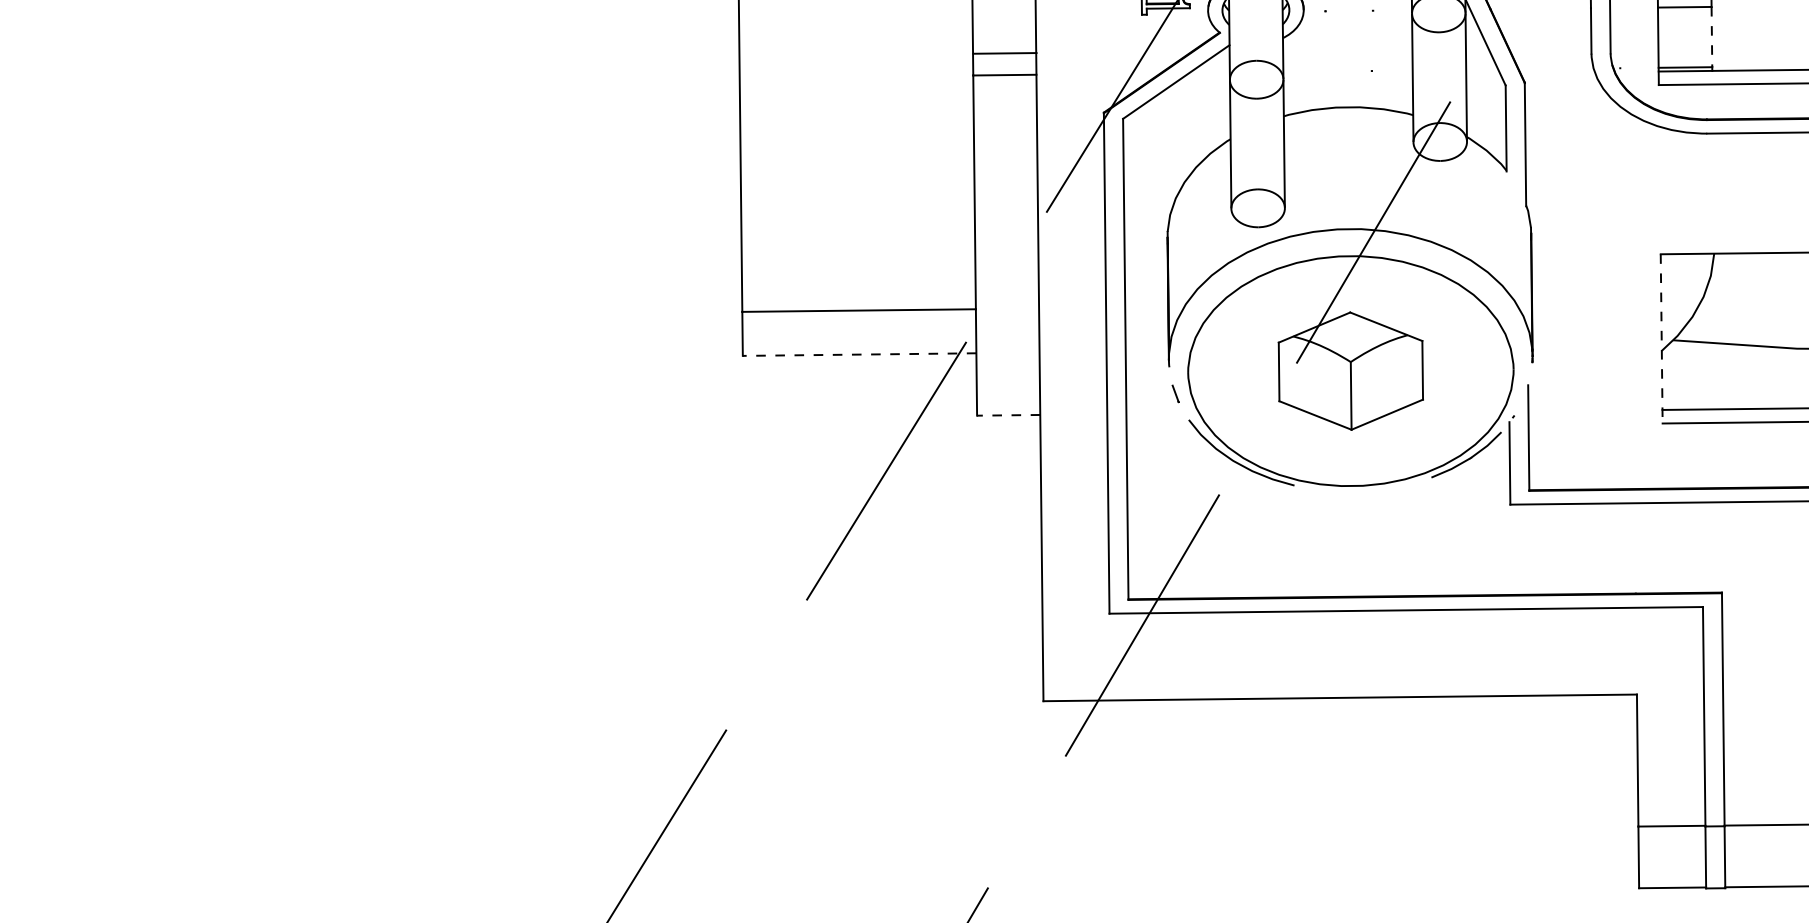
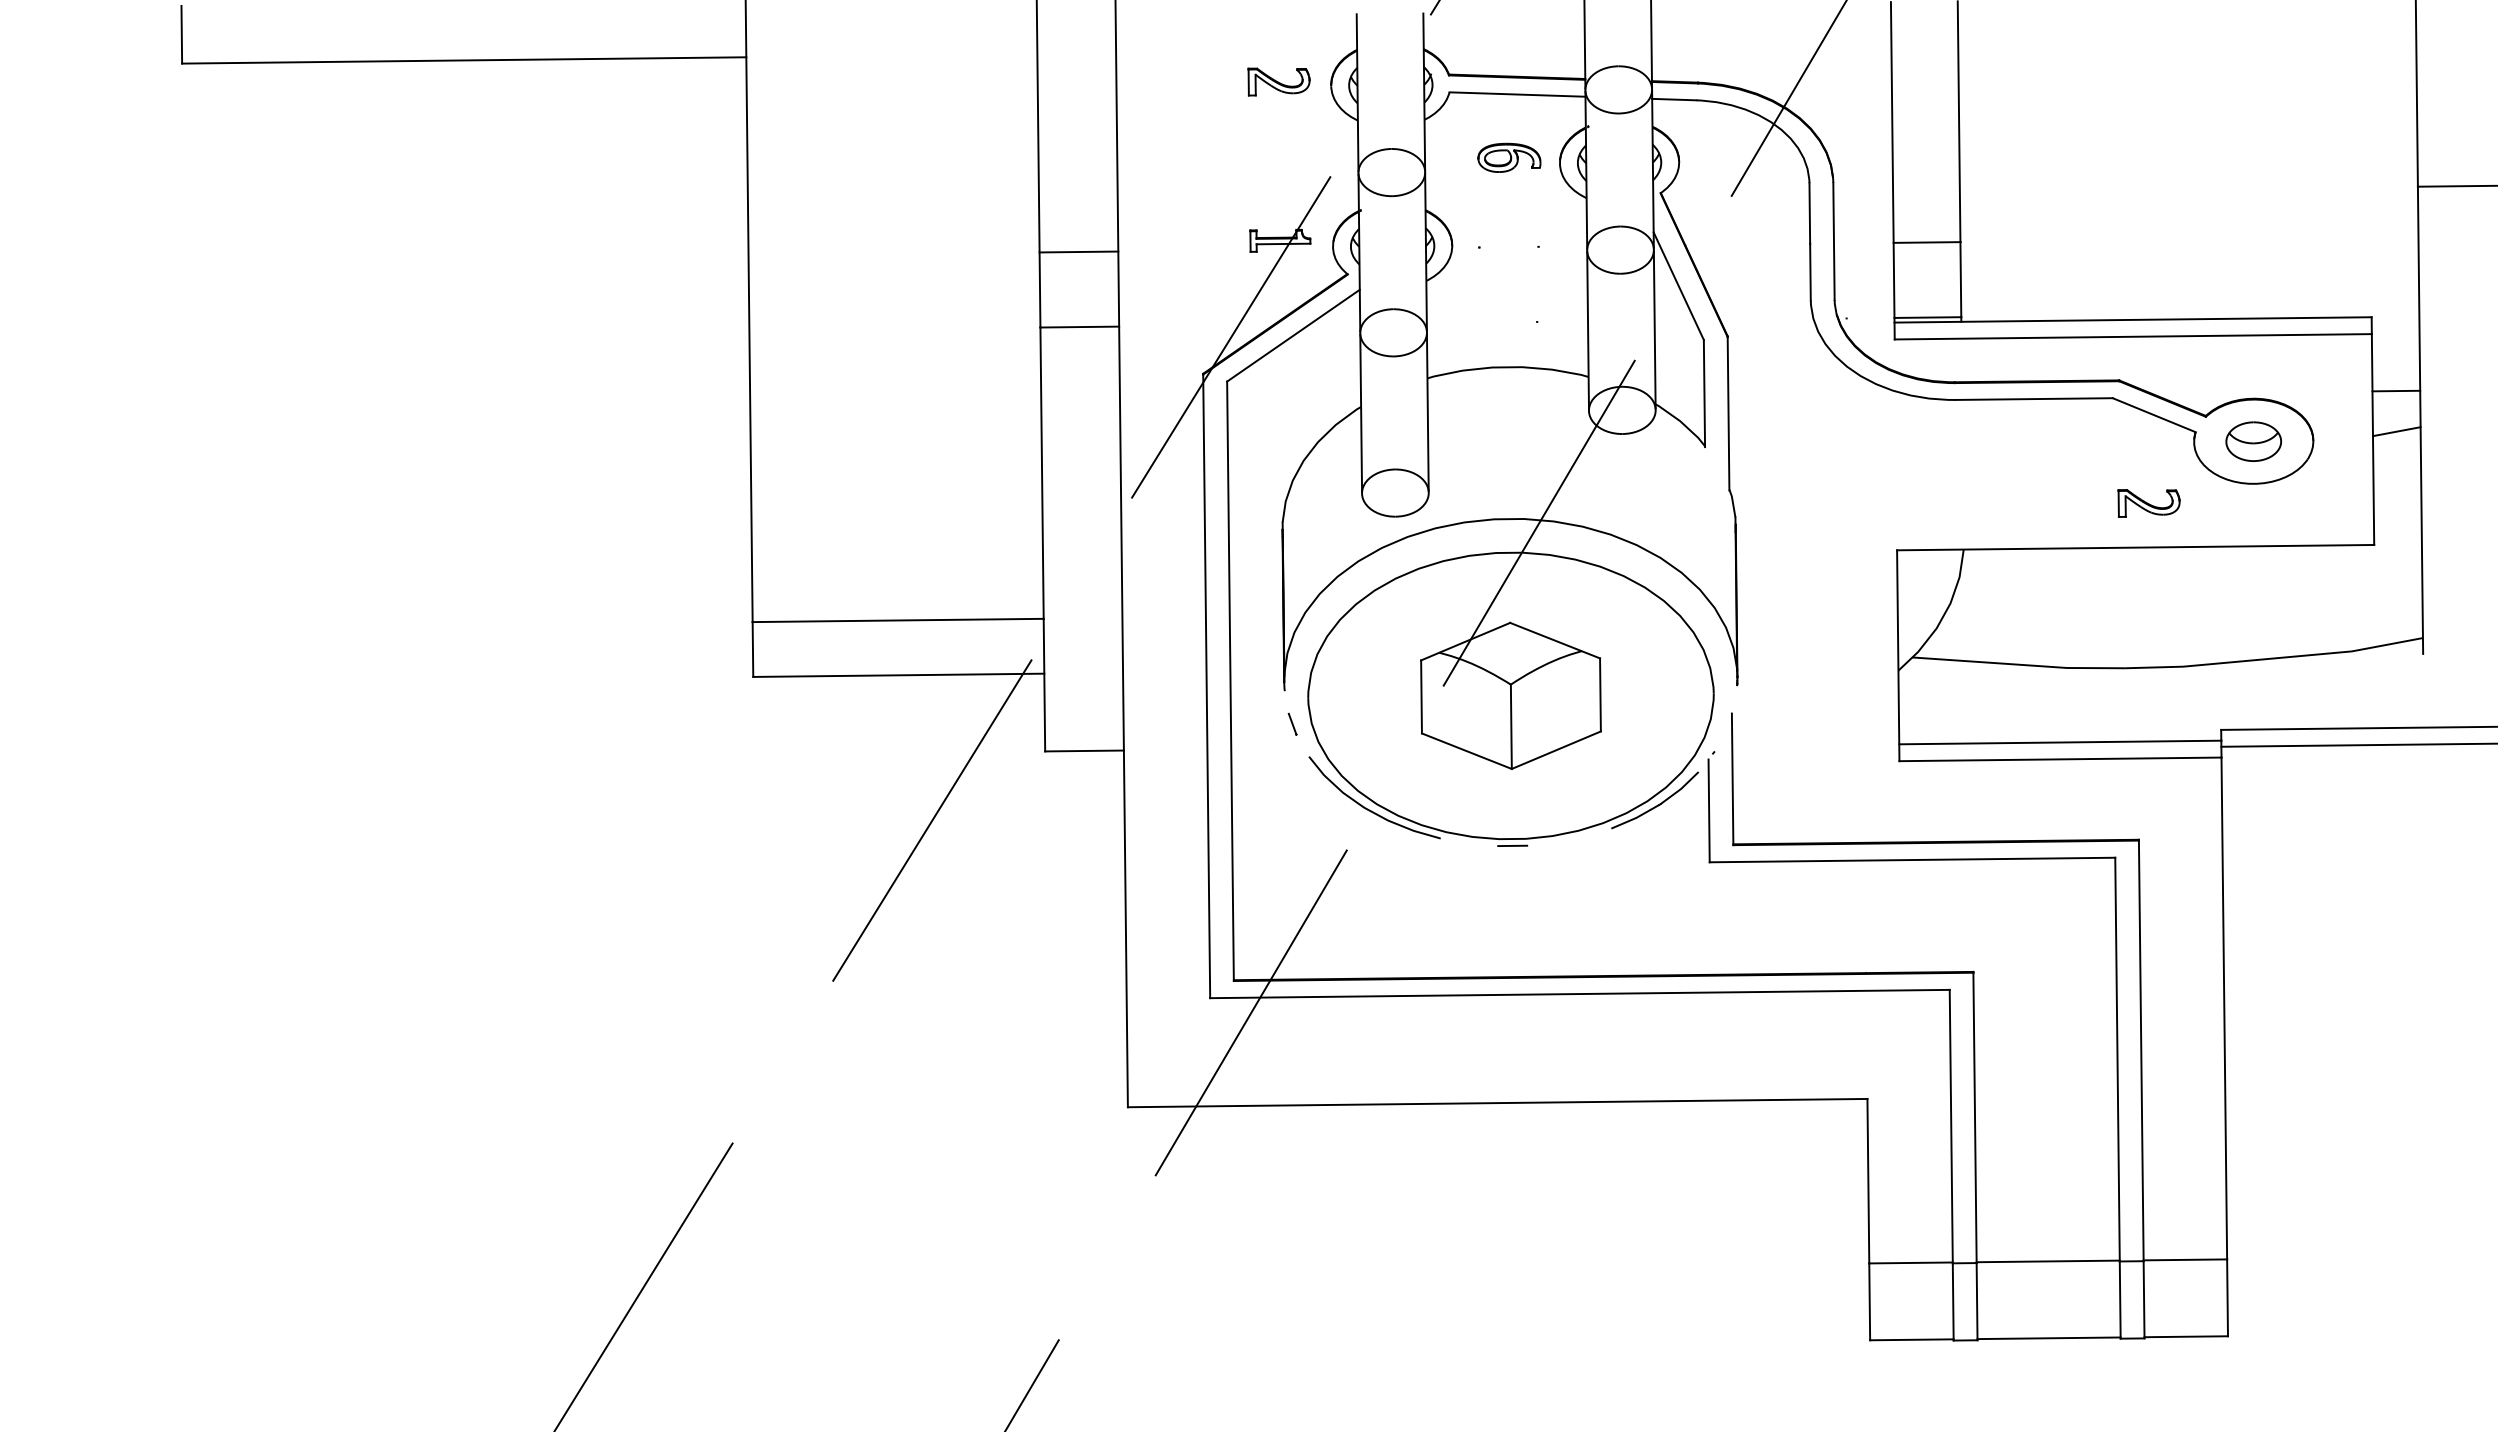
line: (1711, 36) -> (1960, 279), dashed -> solid
line: (1004, 53) -> (1078, 251), moved
line: (1661, 339) -> (1898, 656), dashed -> solid
line: (859, 354) -> (898, 675), dashed -> solid
line: (1008, 414) -> (1084, 750), dashed -> solid
line: (1352, 491) -> (1512, 845), added

